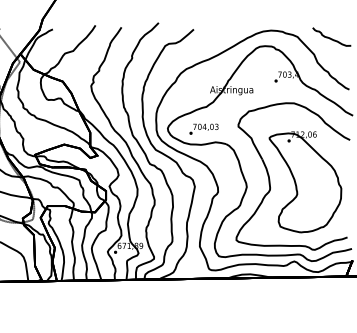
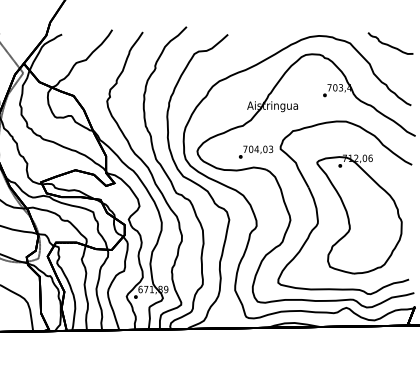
text: (204, 128) -> (256, 151), moved

